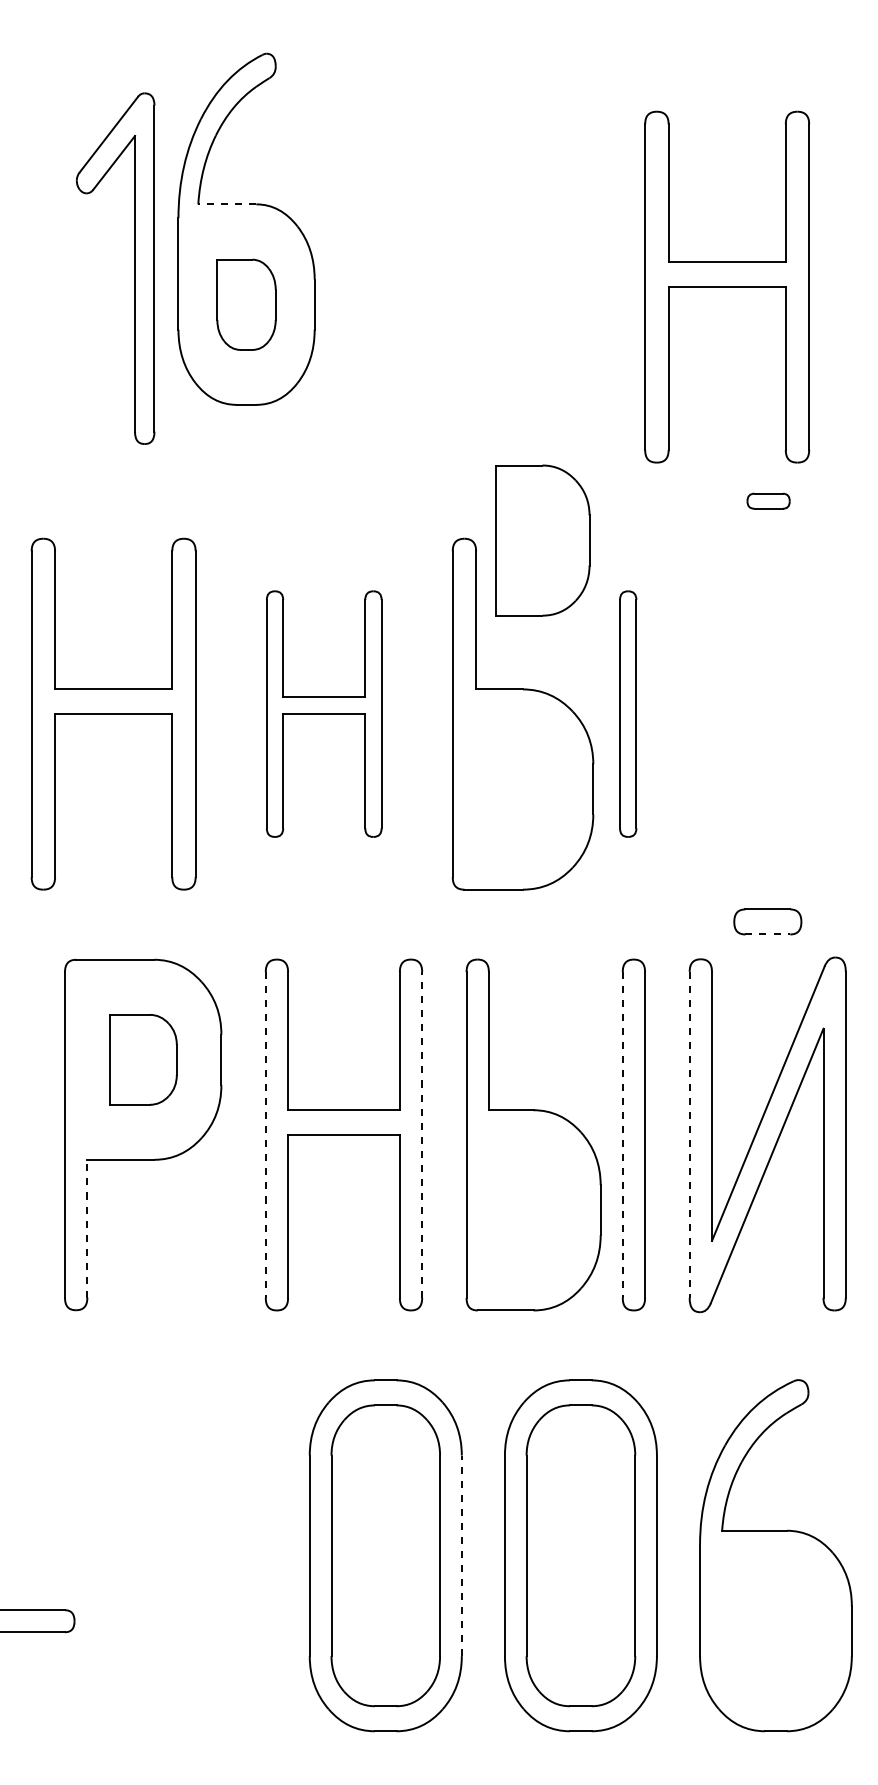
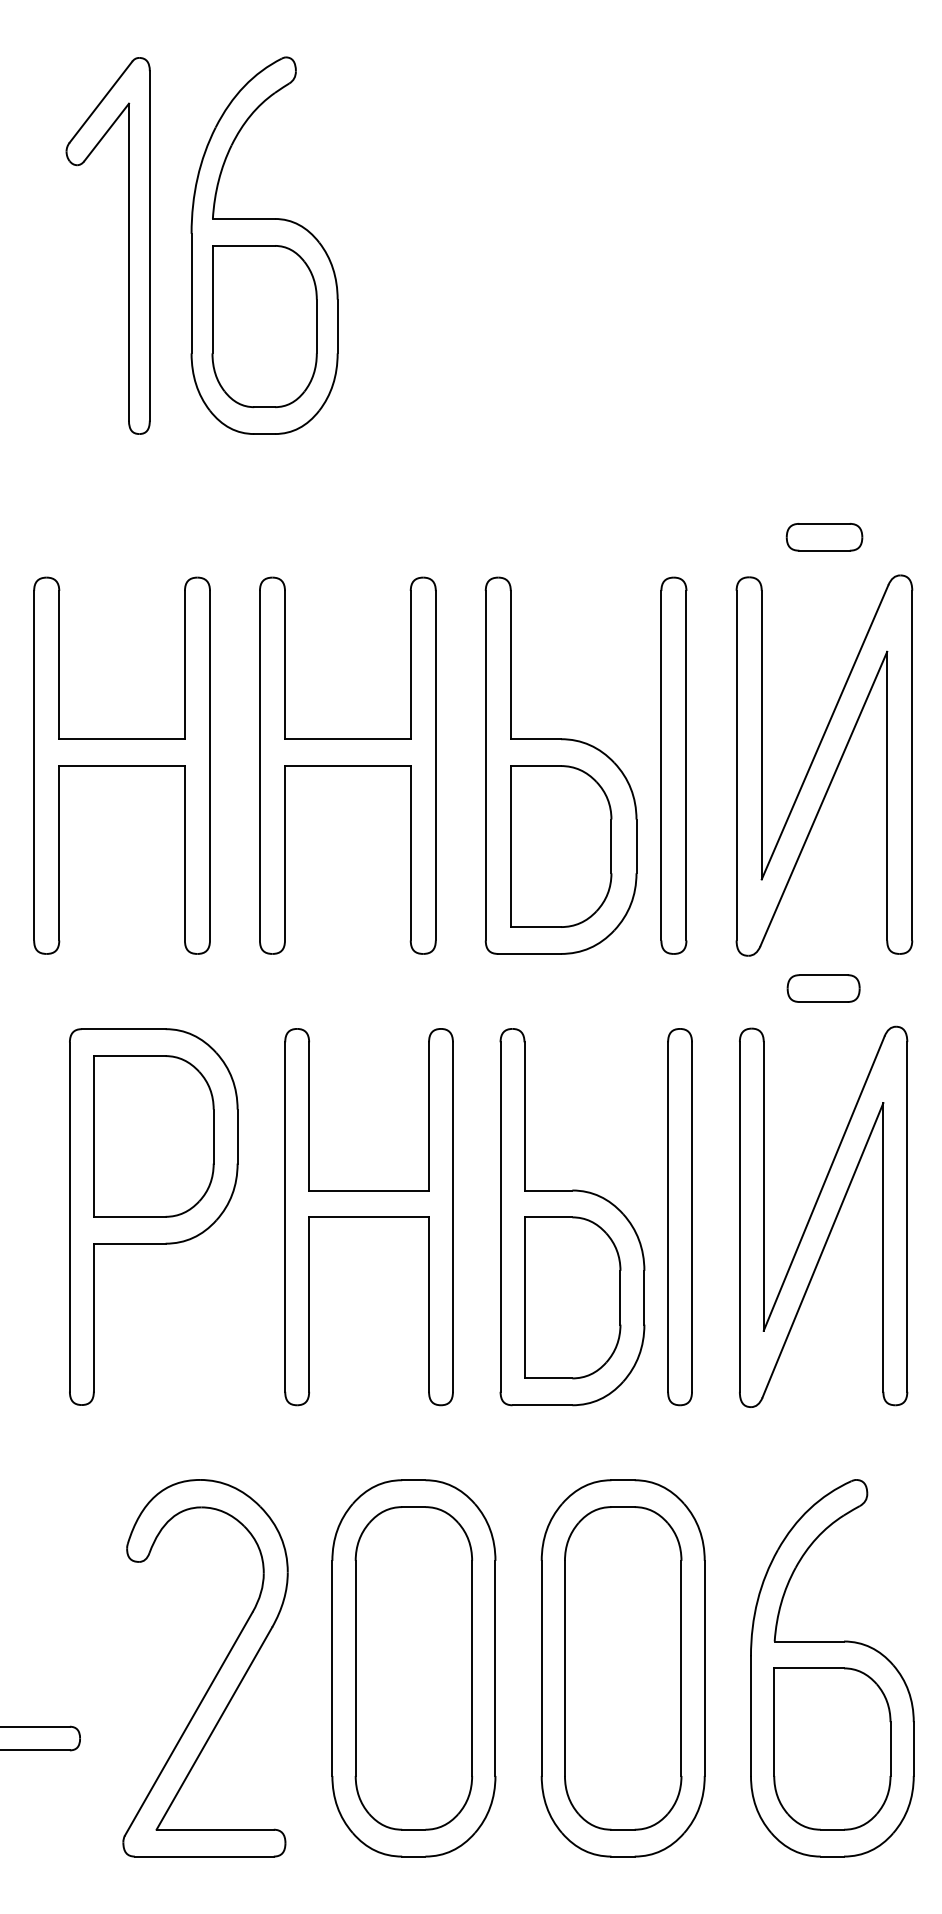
line: (226, 203) -> (243, 218), dashed -> solid
part: (134, 268) -> (128, 245), moved
part: (726, 286) -> (779, 307), removed
part: (246, 304) -> (264, 326), size x1.67
part: (768, 501) -> (824, 537), size x1.67
part: (542, 540) -> (561, 846), moved
part: (323, 713) -> (347, 765), size x1.43
part: (627, 713) -> (673, 765), size x1.43
part: (768, 713) -> (824, 765), added
line: (768, 934) -> (824, 1002), dashed -> solid
part: (142, 1059) -> (153, 1136), size x1.67
line: (689, 1134) -> (739, 1216), dashed -> solid
line: (266, 1135) -> (285, 1217), dashed -> solid
line: (421, 1135) -> (452, 1217), dashed -> solid
line: (623, 1135) -> (668, 1217), dashed -> solid
part: (533, 1209) -> (572, 1297), added
line: (87, 1228) -> (93, 1317), dashed -> solid
line: (461, 1555) -> (495, 1668), dashed -> solid
part: (199, 1563) -> (214, 1676), added
part: (776, 1630) -> (832, 1748), added

